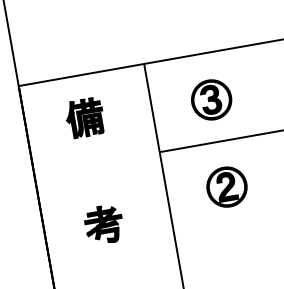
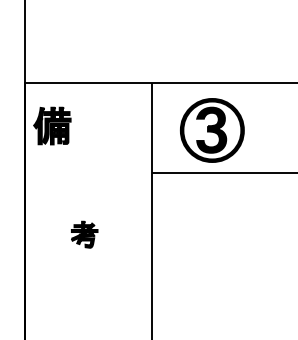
part: (210, 99) -> (211, 129), size x1.6
part: (85, 117) -> (52, 125), moved
part: (226, 186) -> (211, 218), removed
part: (103, 224) -> (84, 234), size x0.7

